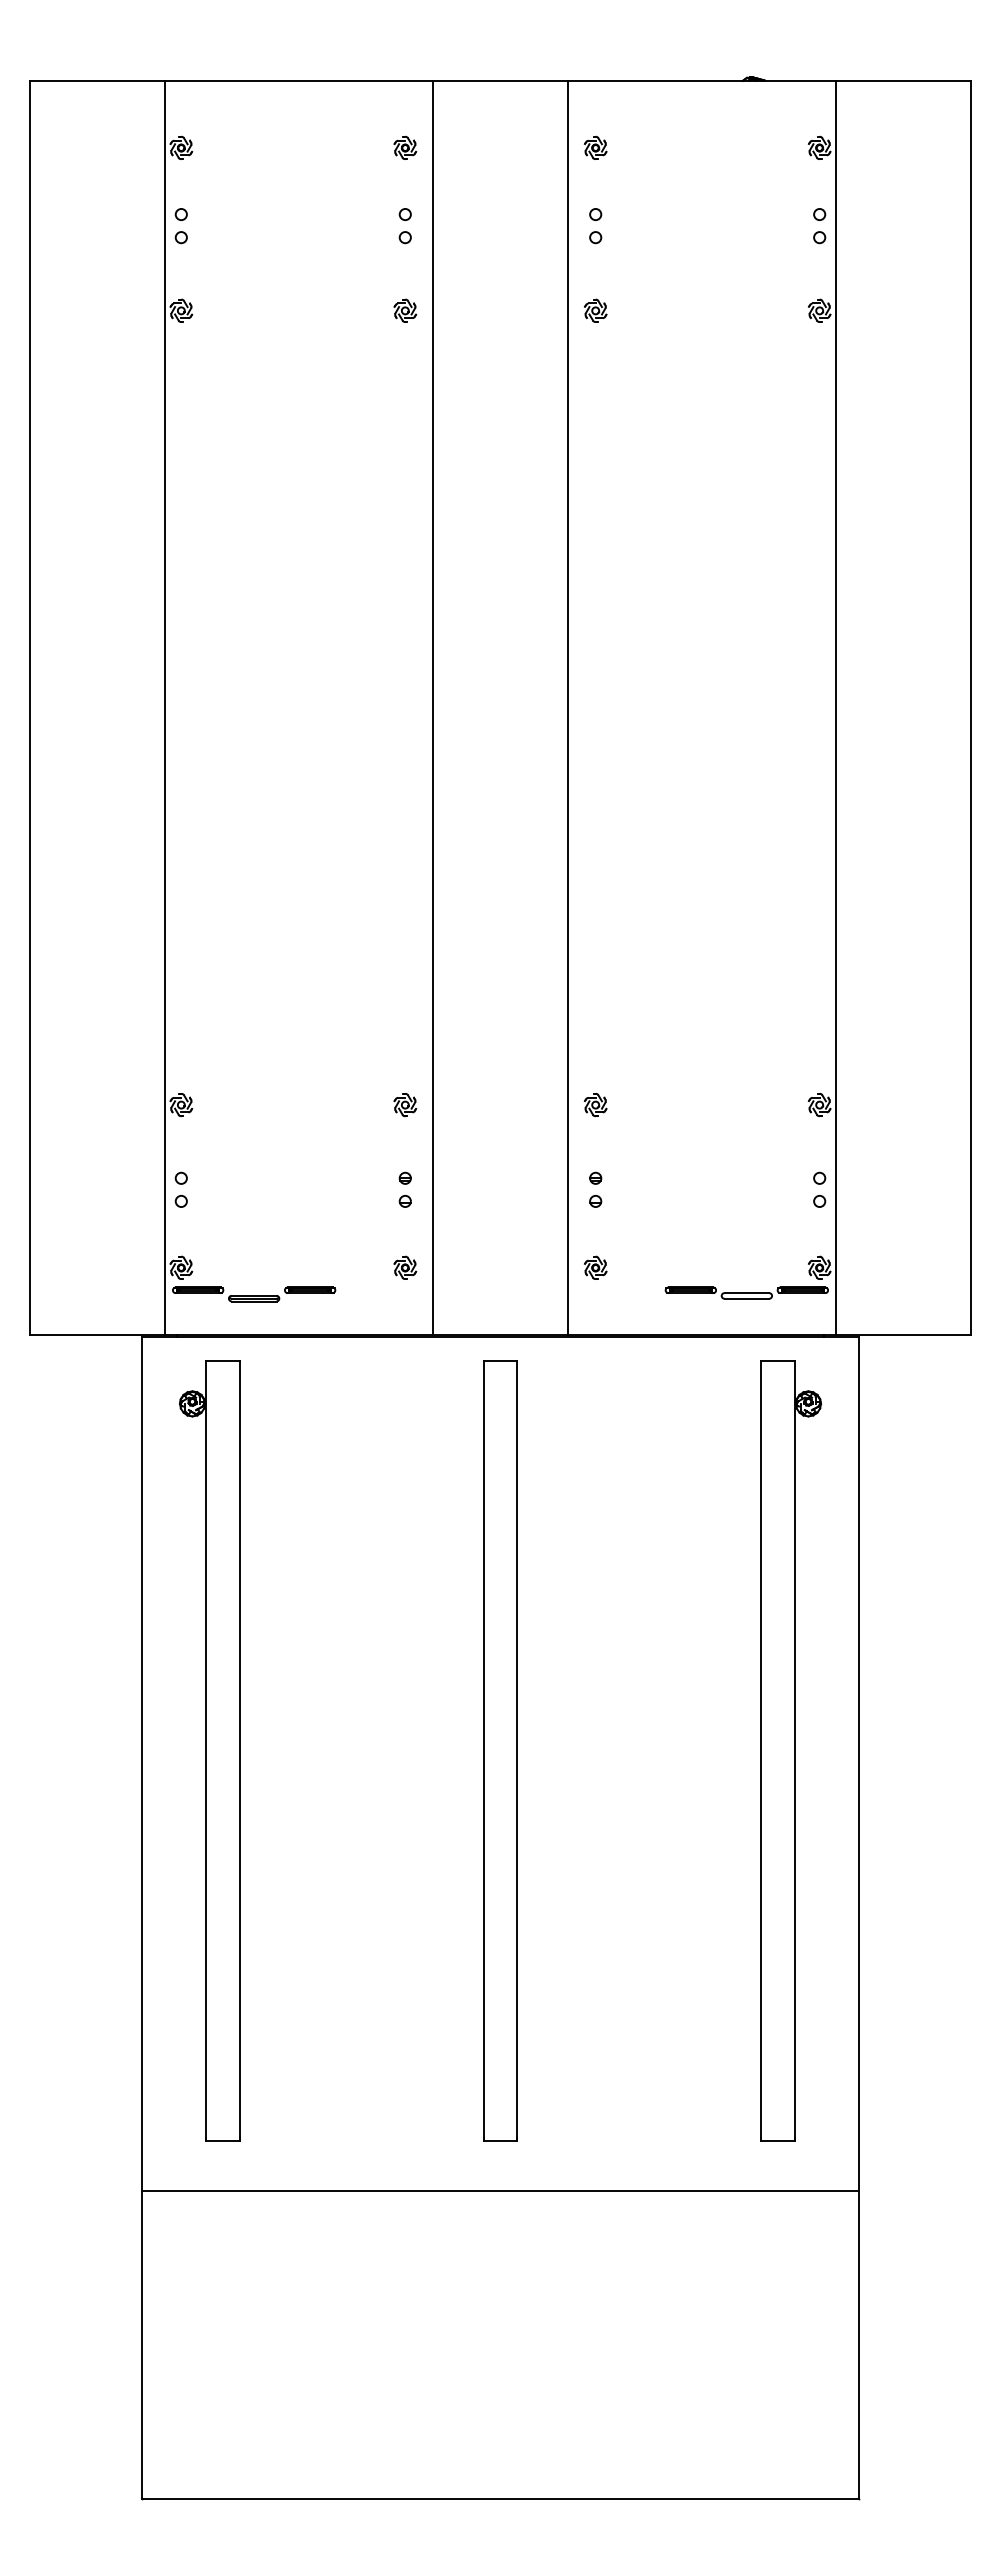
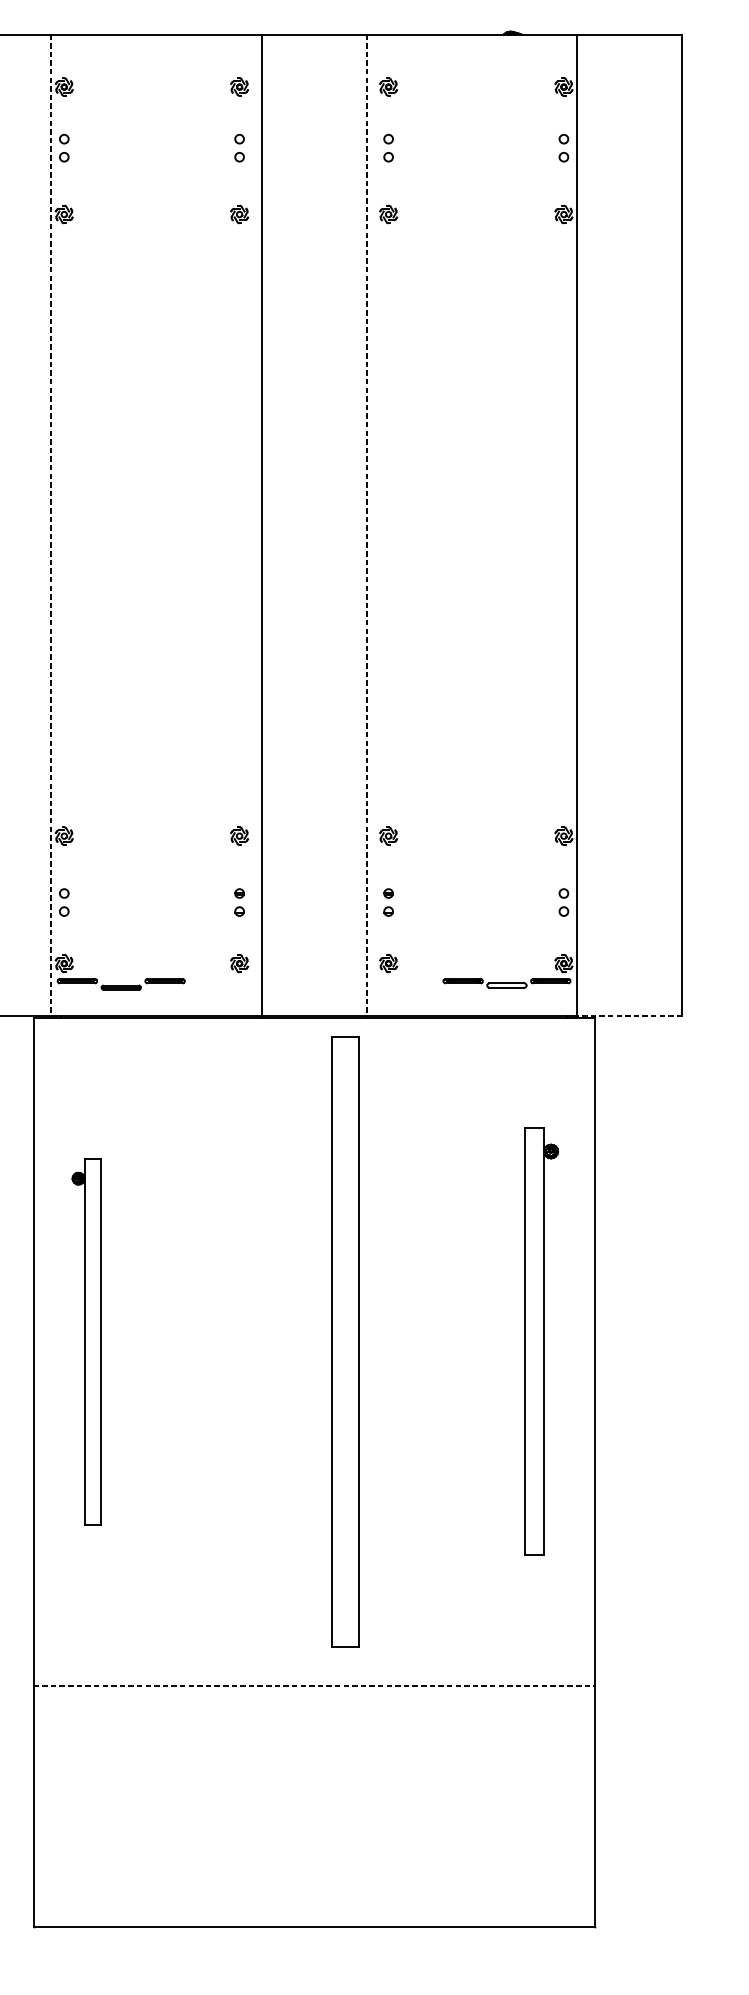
line: (164, 708) -> (51, 525), solid -> dashed
line: (567, 708) -> (366, 525), solid -> dashed
line: (903, 1335) -> (629, 1016), solid -> dashed
part: (209, 1750) -> (86, 1341), size x0.6
part: (500, 1750) -> (345, 1341), moved
part: (791, 1750) -> (541, 1341), size x0.7
line: (501, 2191) -> (314, 1686), solid -> dashed

